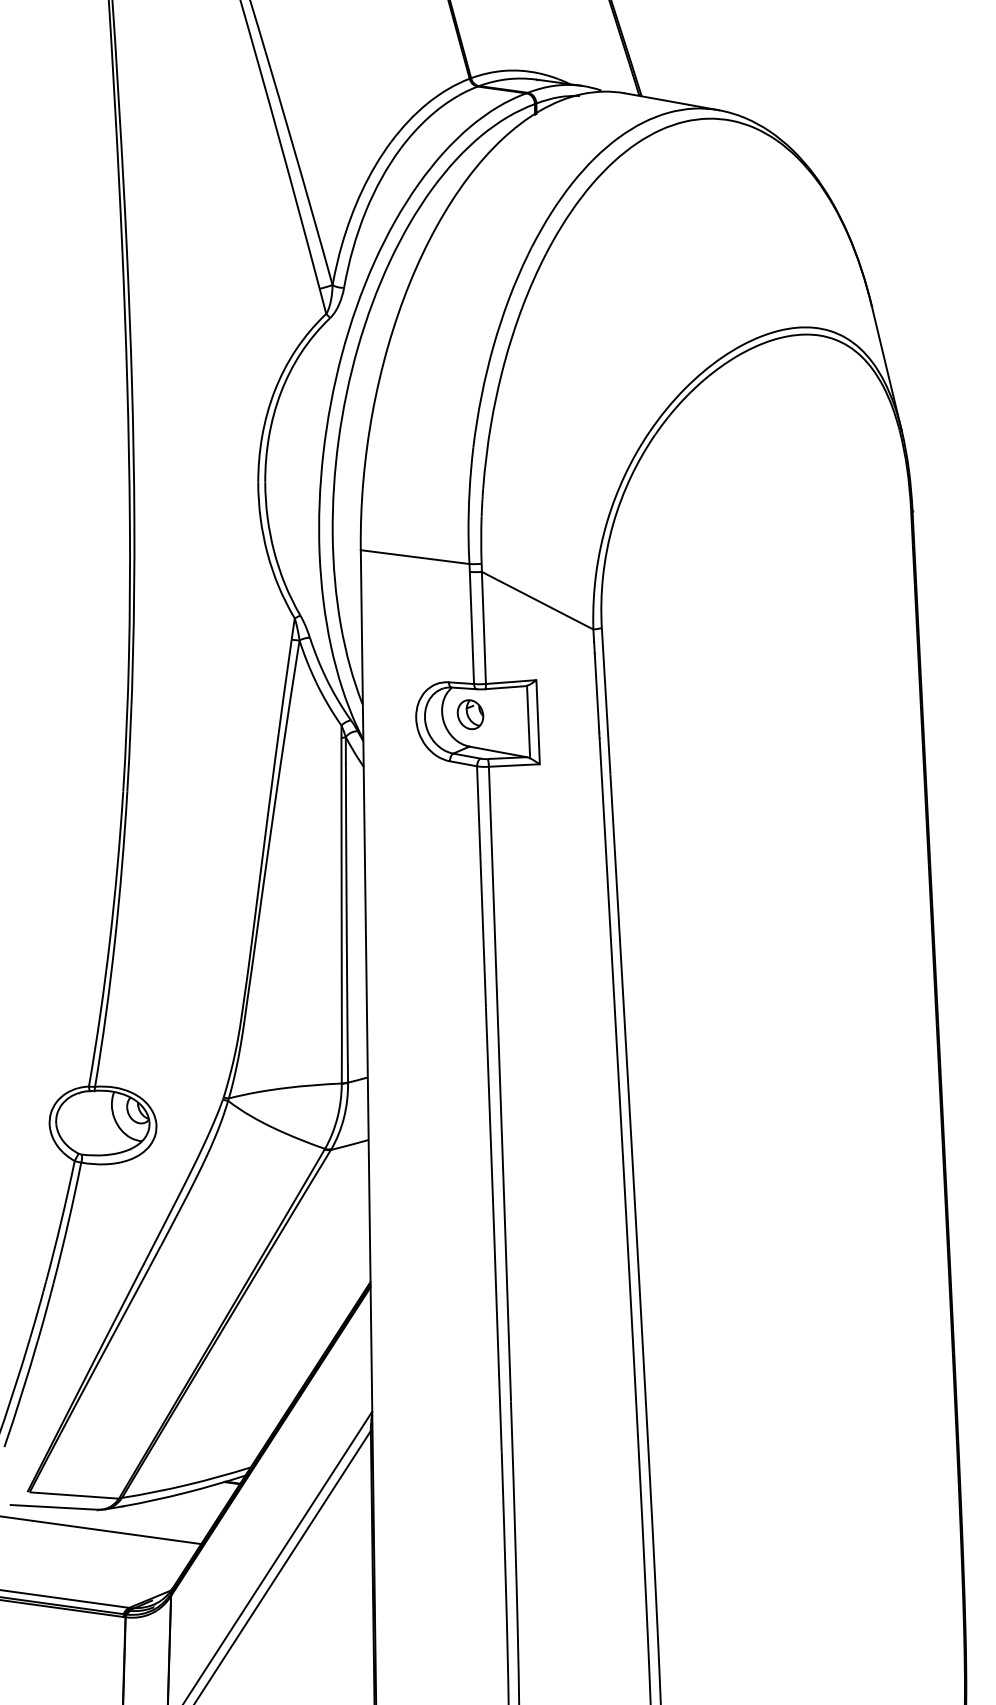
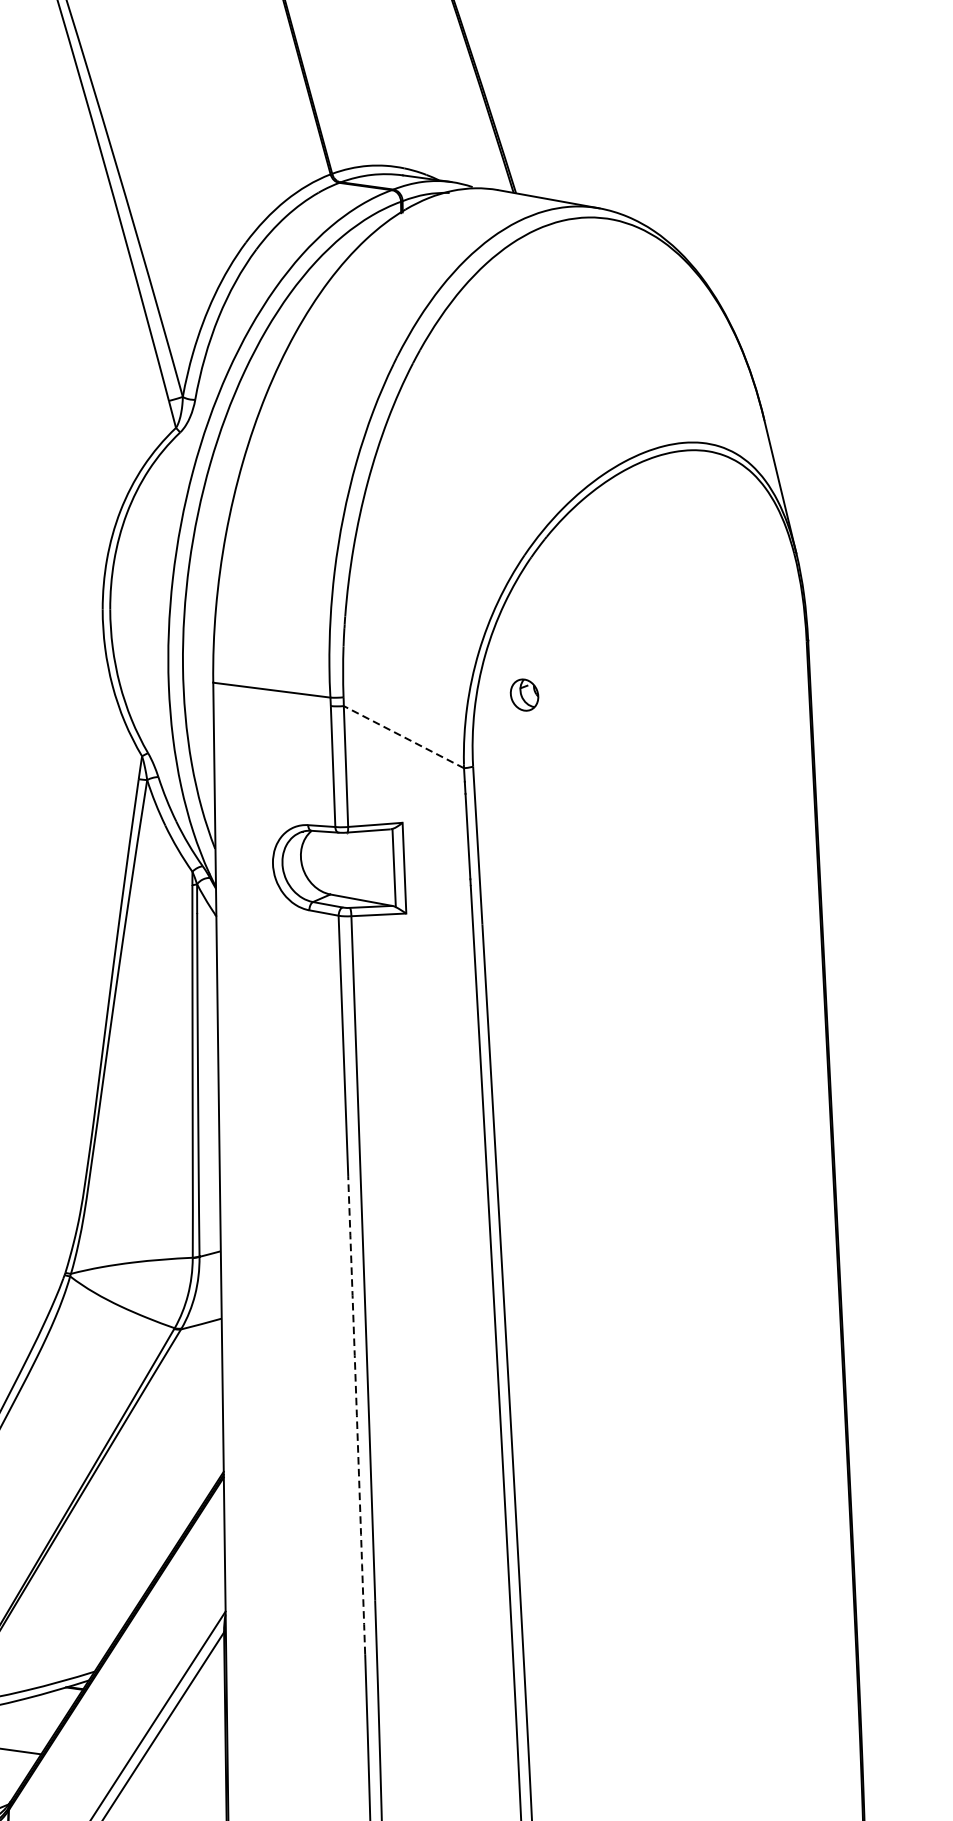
line: (537, 600) -> (403, 736), solid -> dashed
part: (470, 714) -> (524, 694), moved
arc: (494, 1229) -> (357, 1415), solid -> dashed

